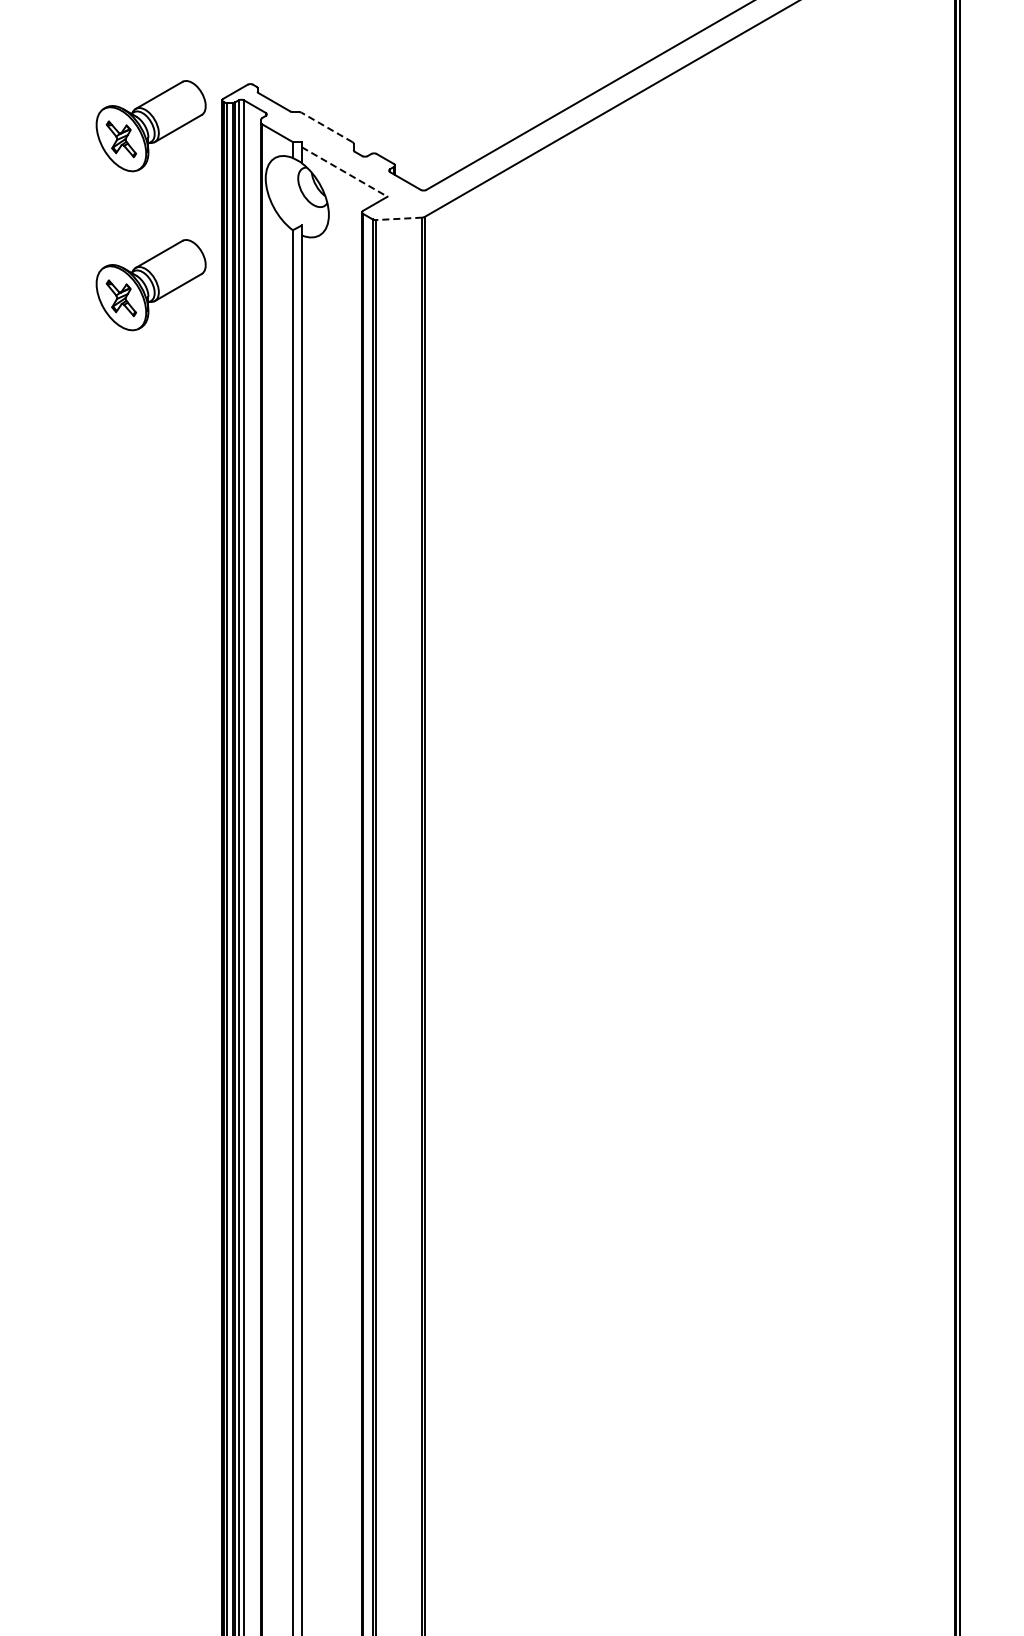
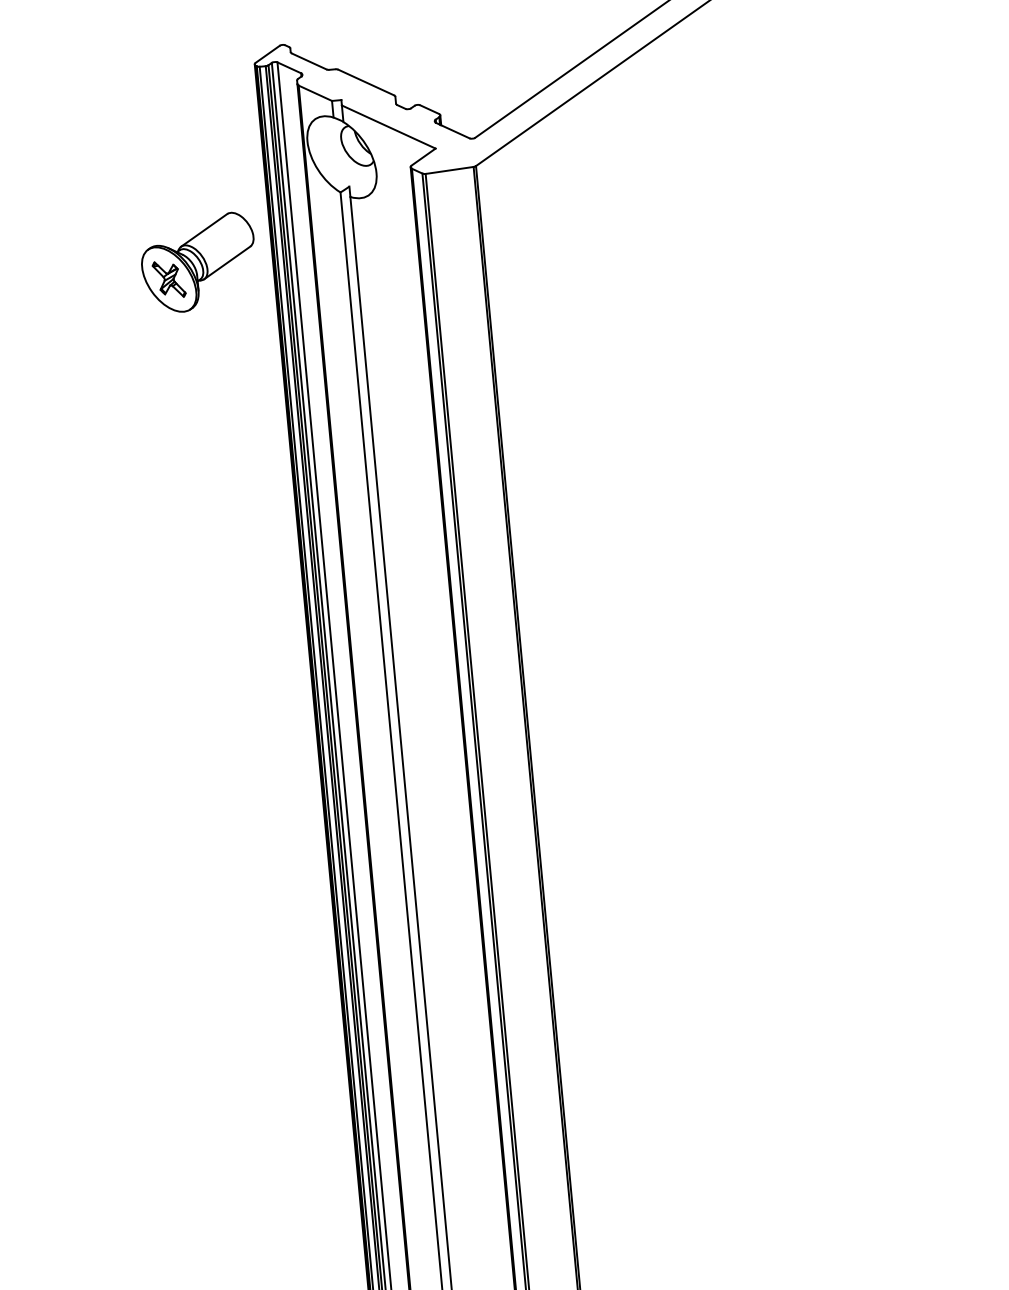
part: (150, 126) -> (182, 98), removed
line: (326, 127) -> (365, 82), dashed -> solid
line: (345, 172) -> (389, 127), dashed -> solid
line: (398, 218) -> (449, 170), dashed -> solid

